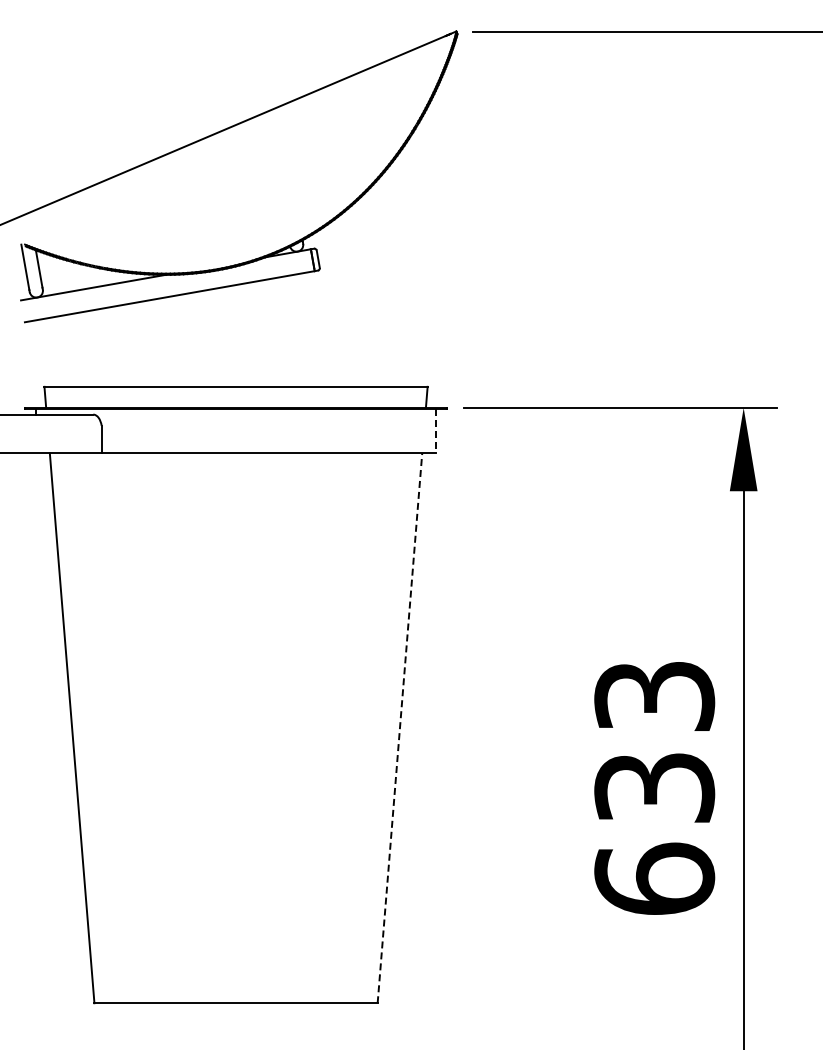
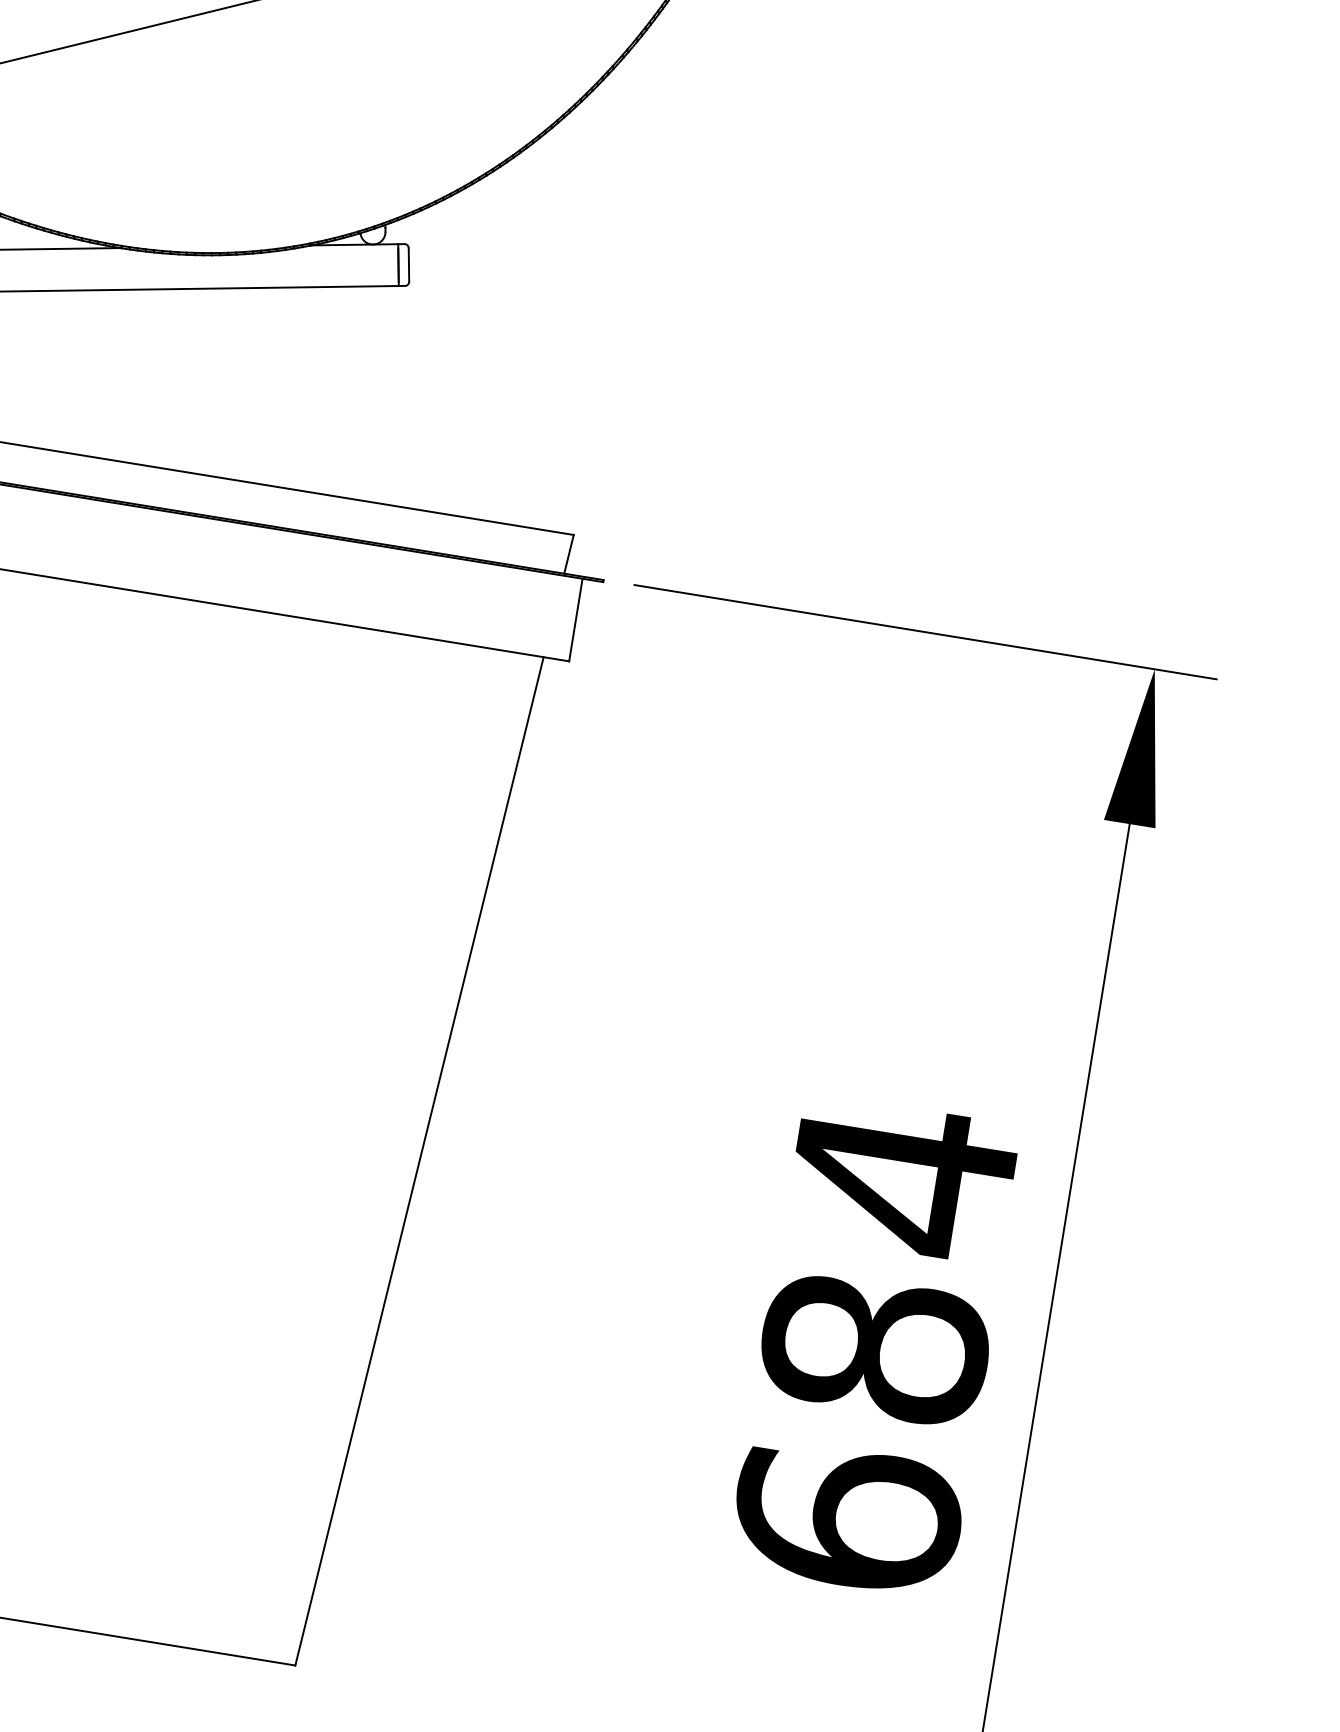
line: (435, 431) -> (574, 620), dashed -> solid
line: (399, 728) -> (418, 1161), dashed -> solid
text: (654, 740) -> (888, 1260), 633 -> 684

